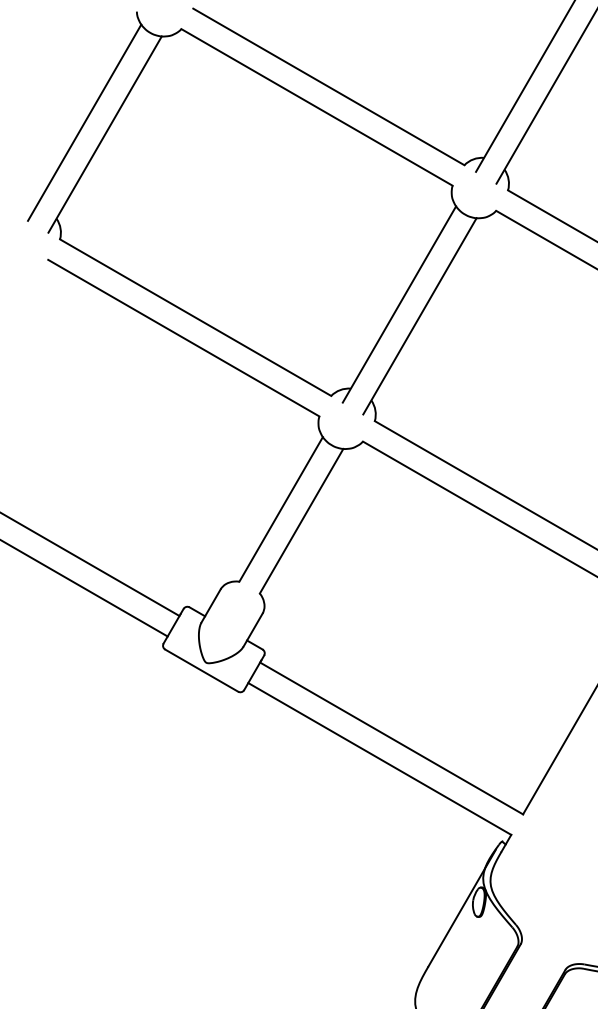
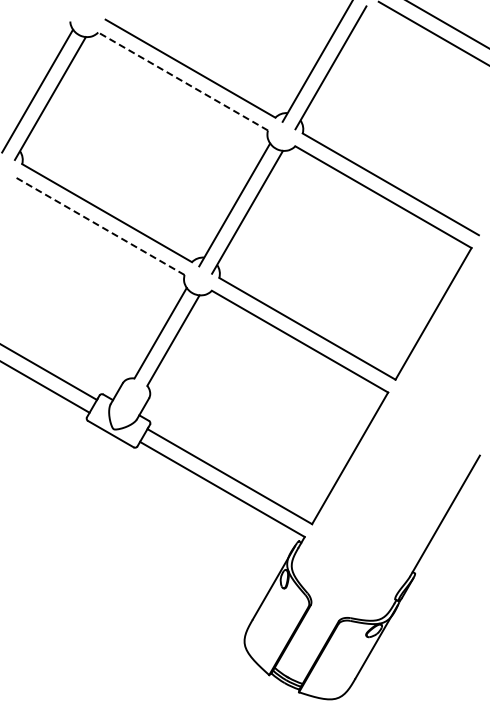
line: (316, 107) -> (182, 81), solid -> dashed
line: (183, 337) -> (99, 225), solid -> dashed

